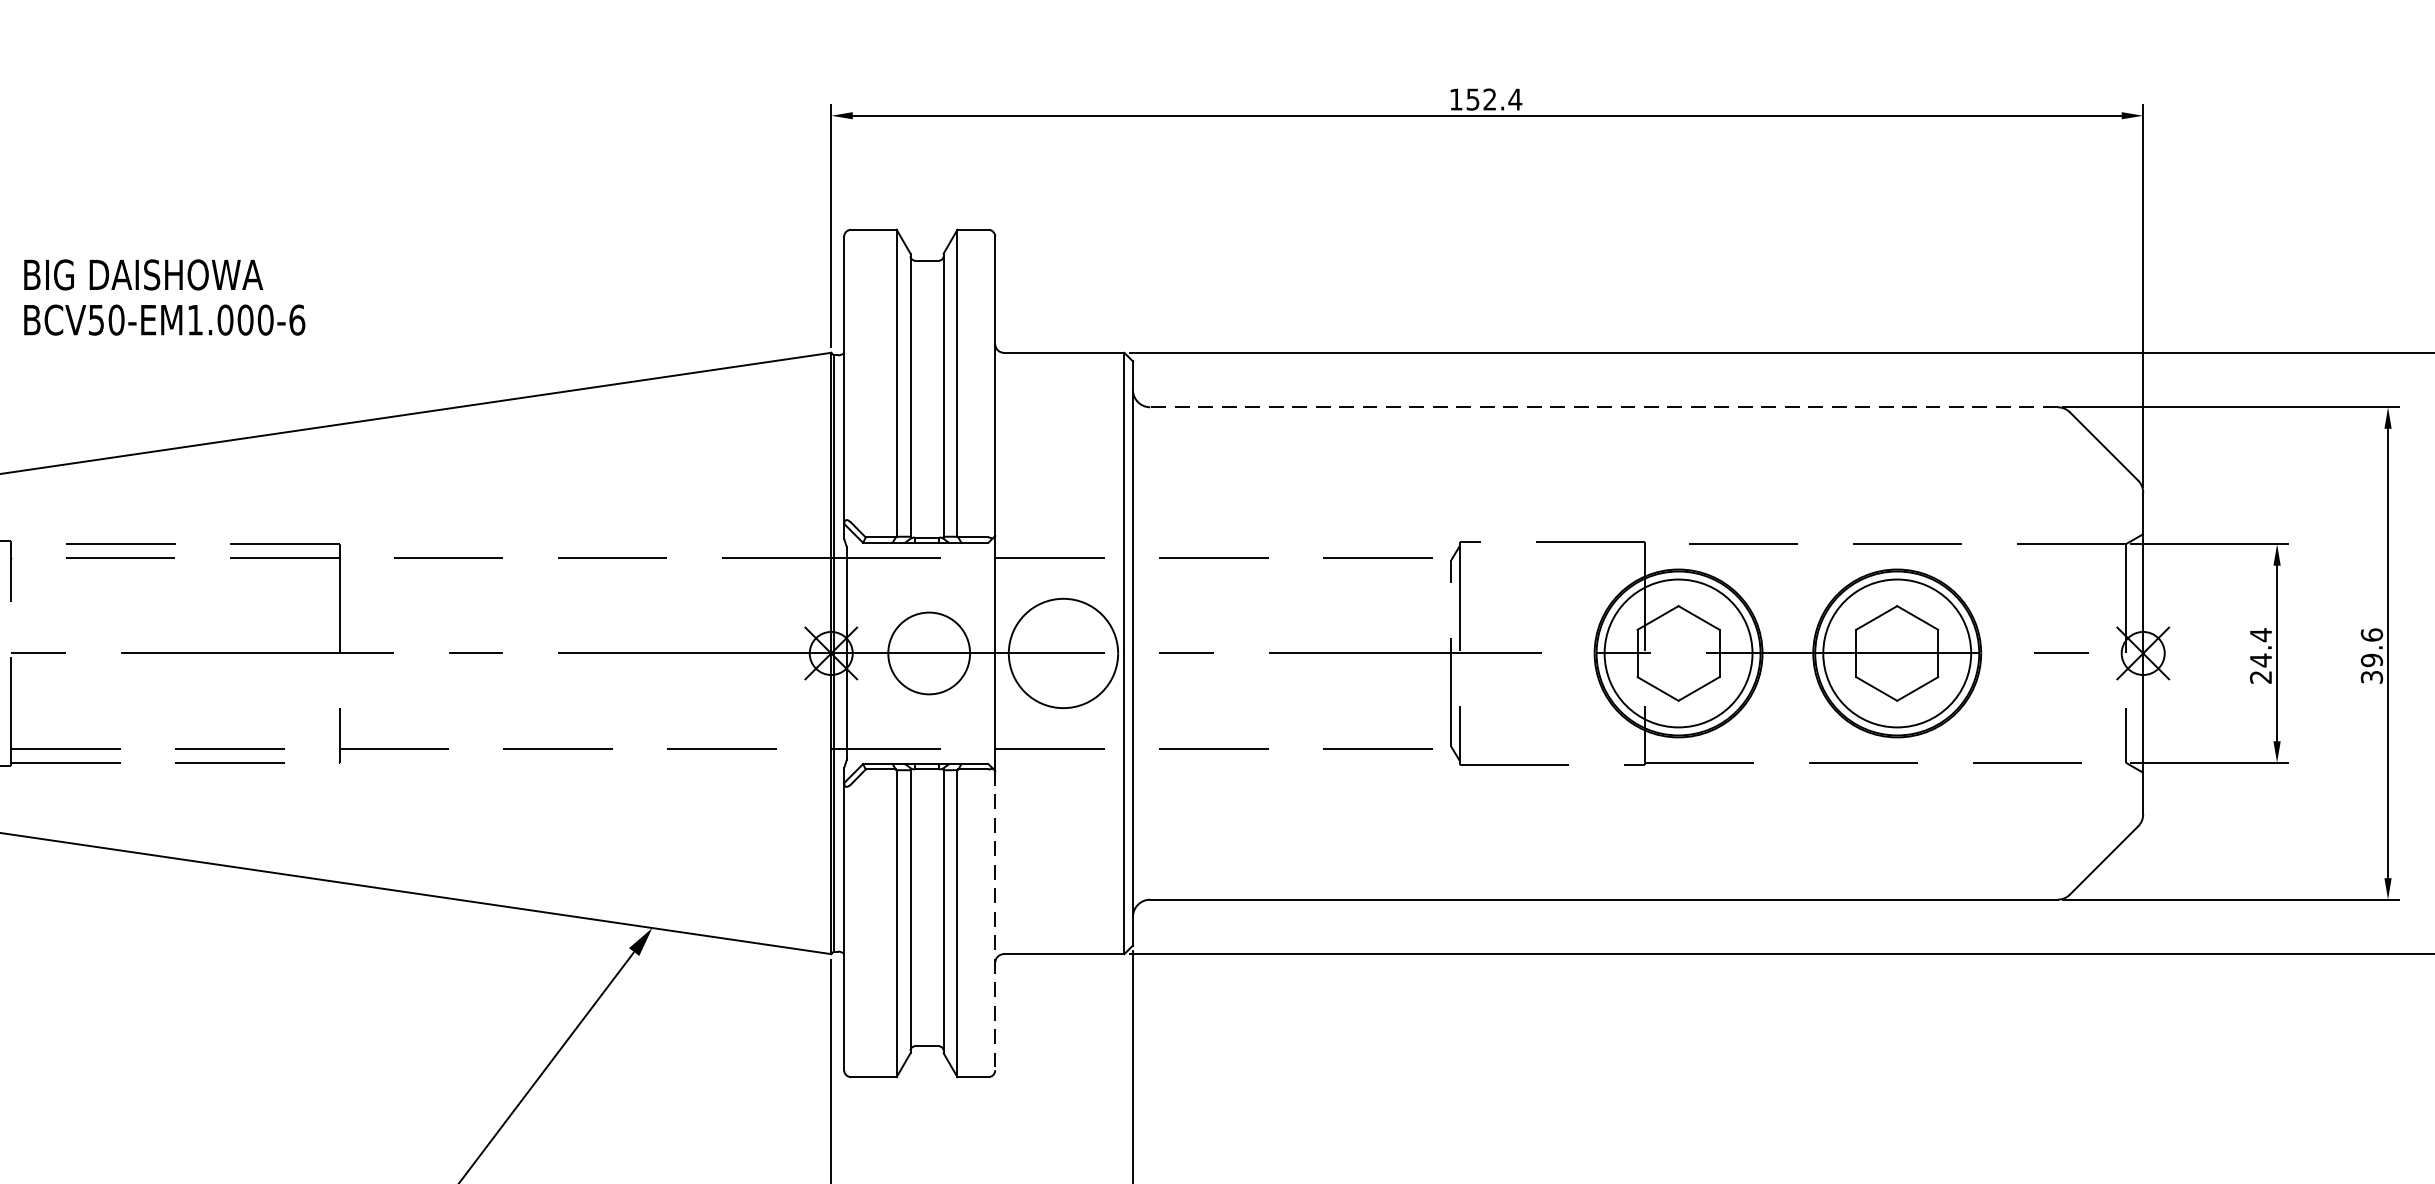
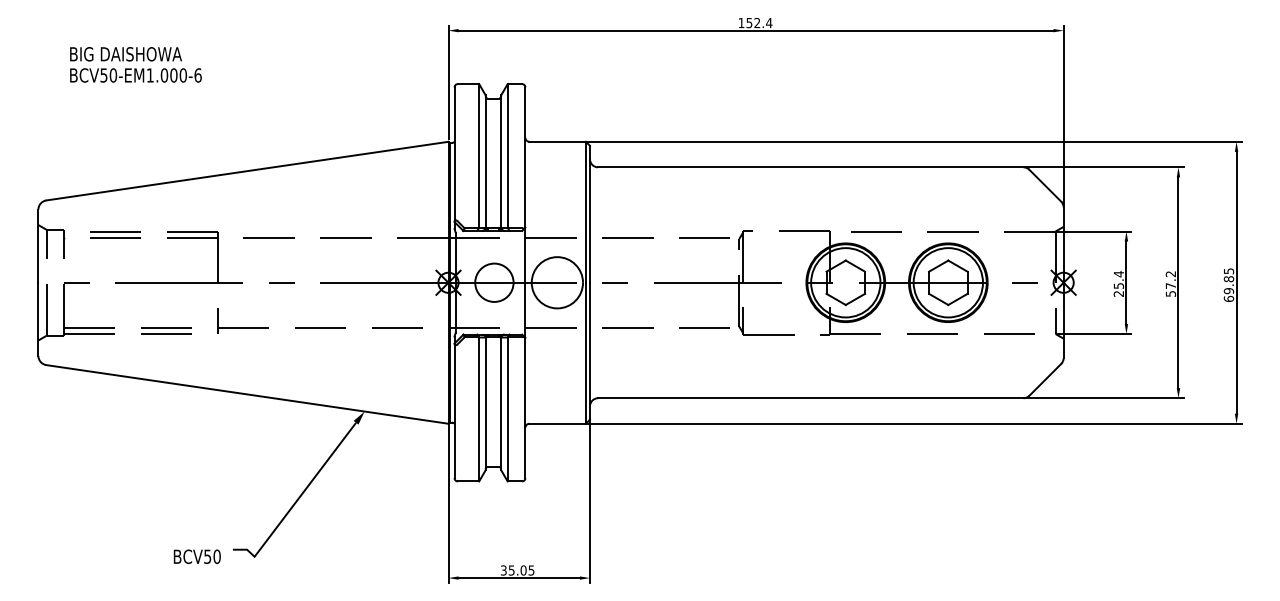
text: (163, 296) -> (135, 64), moved
line: (1603, 407) -> (810, 167), dashed -> solid
text: (2371, 654) -> (1170, 283), 39.6 -> 57.2
text: (2260, 659) -> (1118, 285), 24.4 -> 25.4
line: (995, 921) -> (525, 408), dashed -> solid

